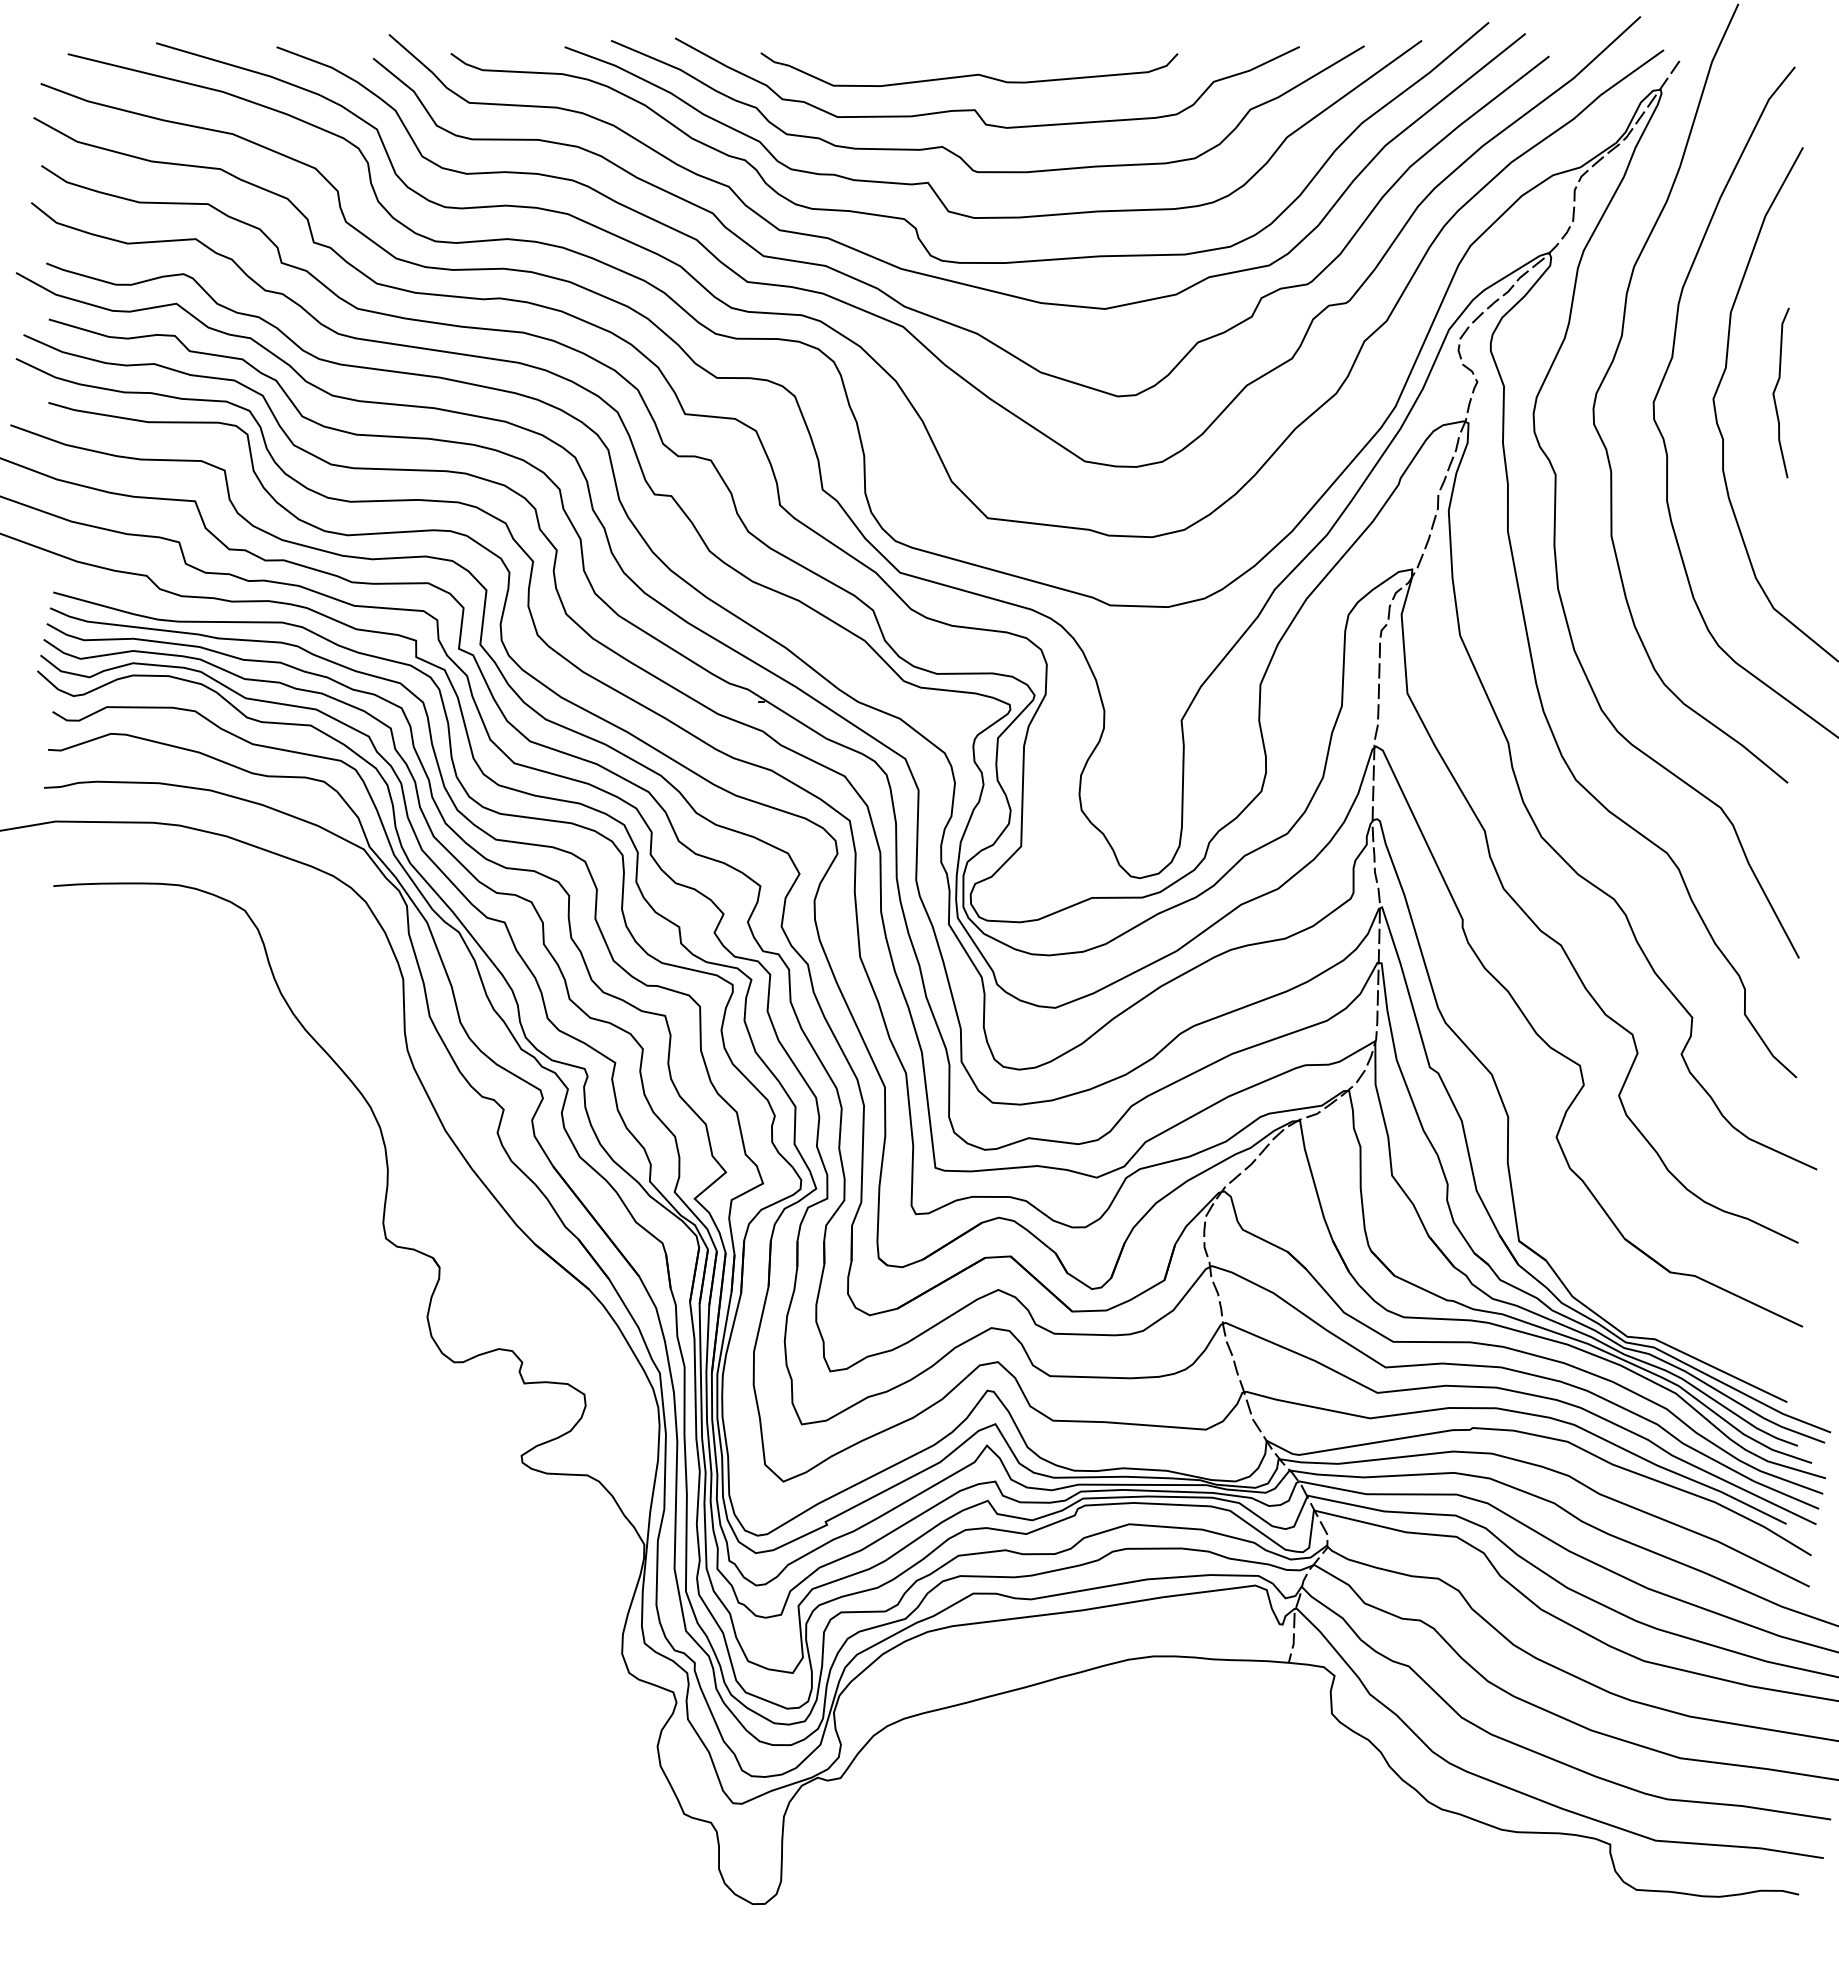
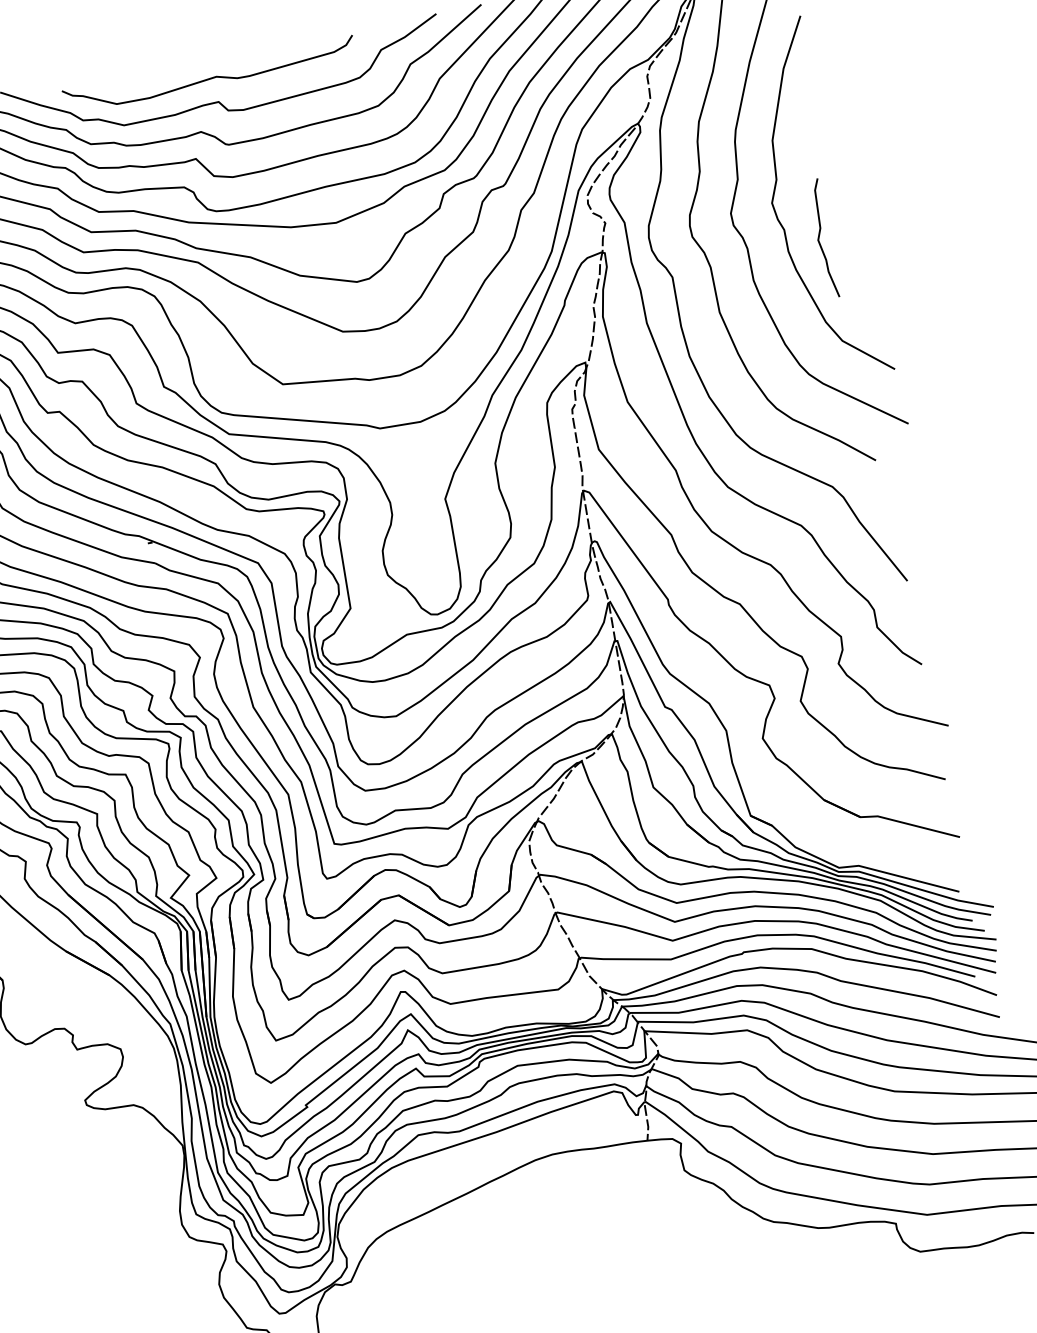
curve: (1775, 391) -> (819, 238), moved

